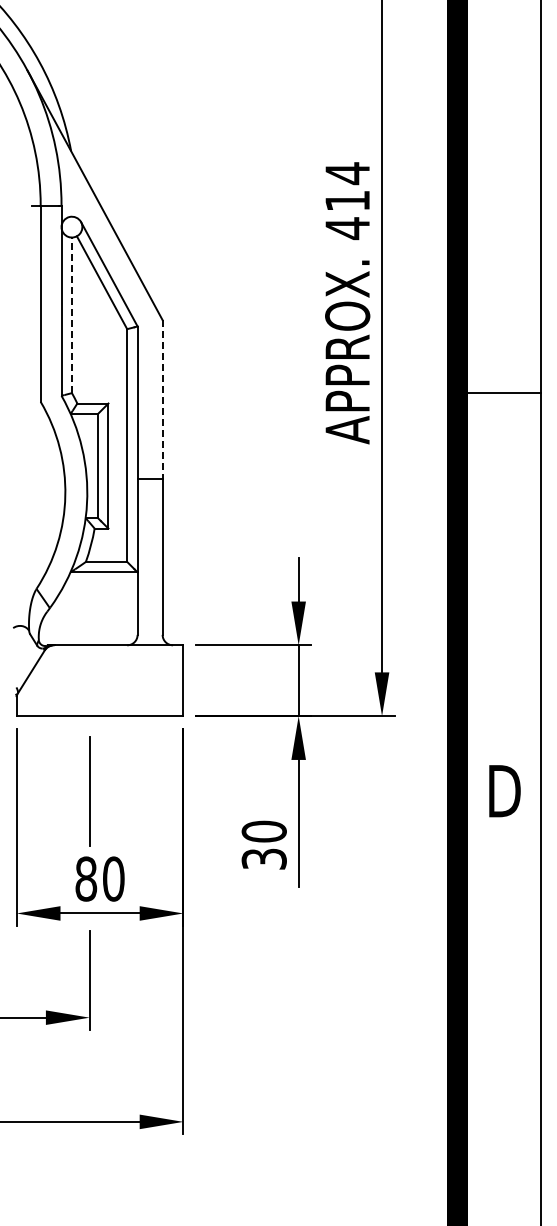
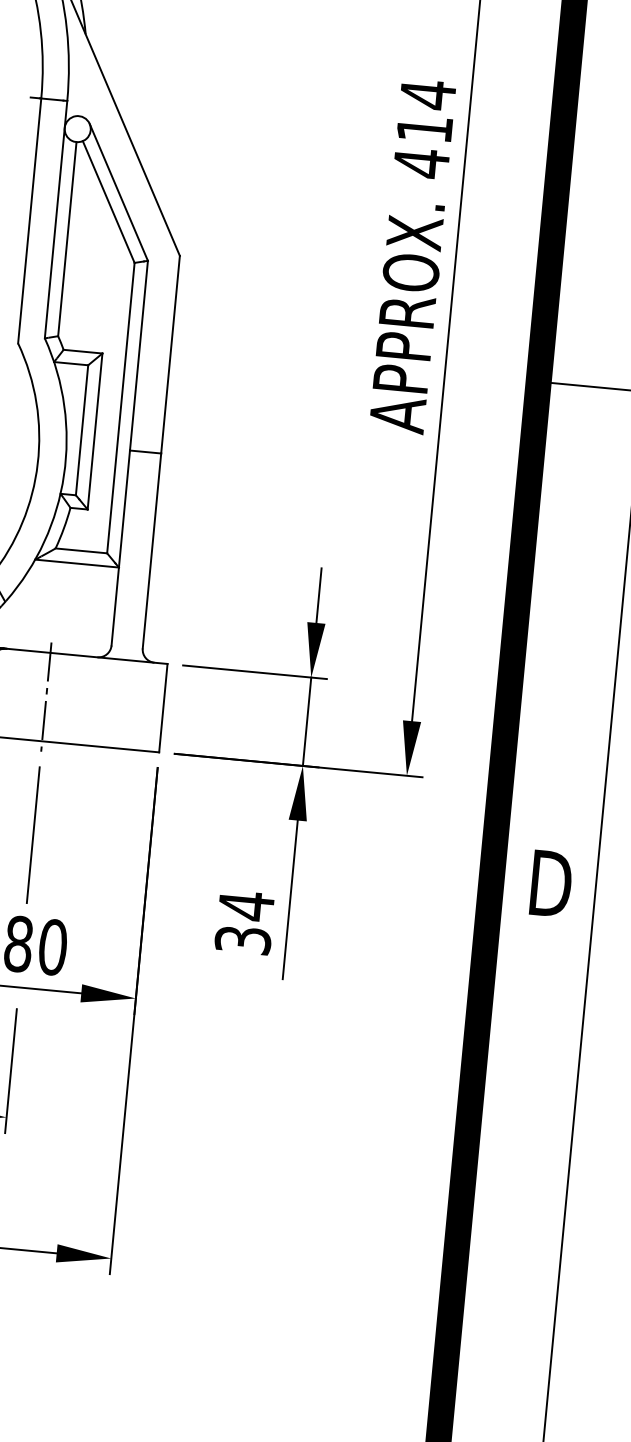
line: (71, 315) -> (66, 239), dashed -> solid
line: (162, 399) -> (170, 354), dashed -> solid
line: (89, 680) -> (46, 696), added
text: (263, 831) -> (245, 905), 30 -> 34

